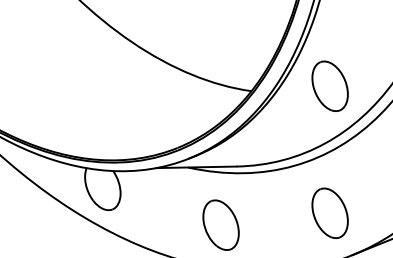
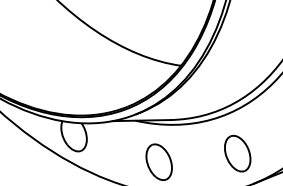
part: (329, 85) -> (237, 61), removed

